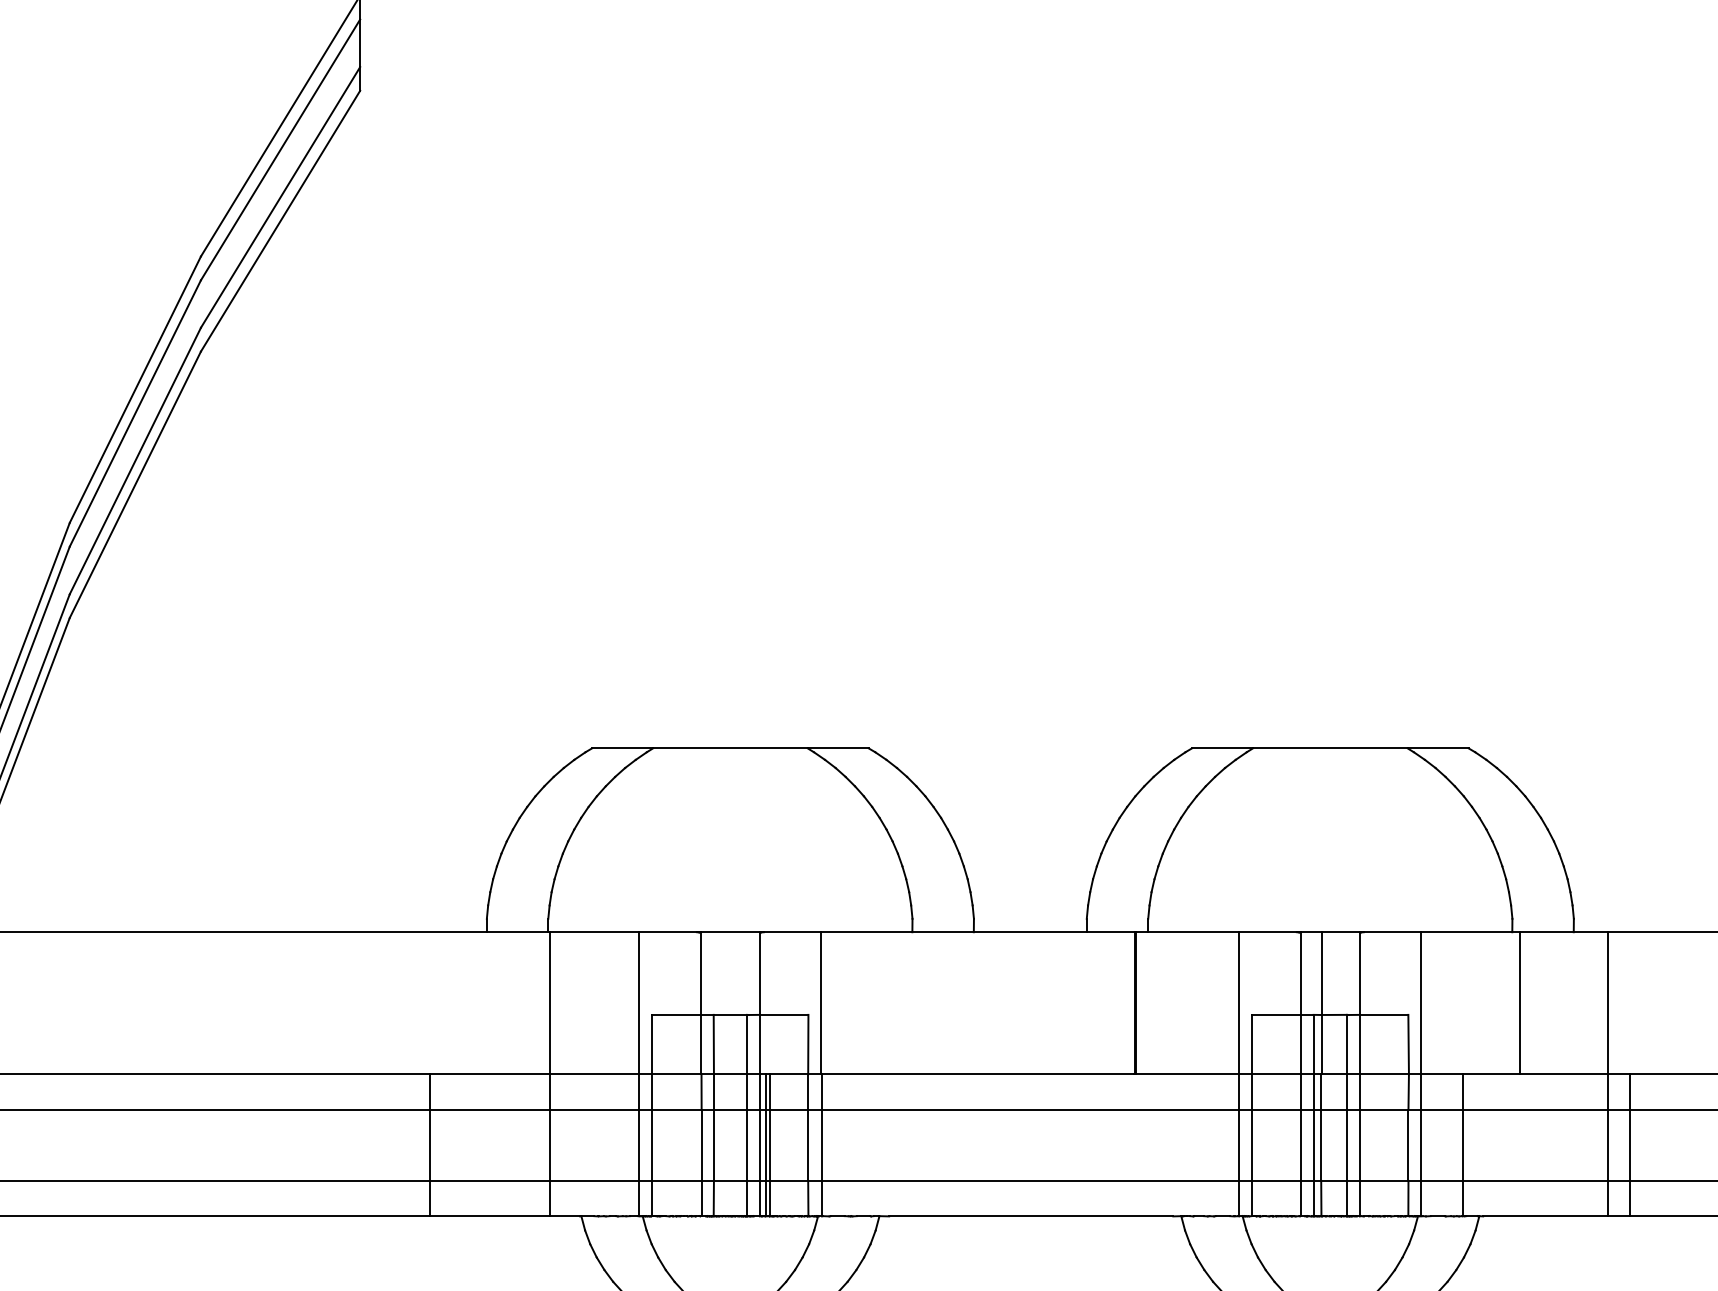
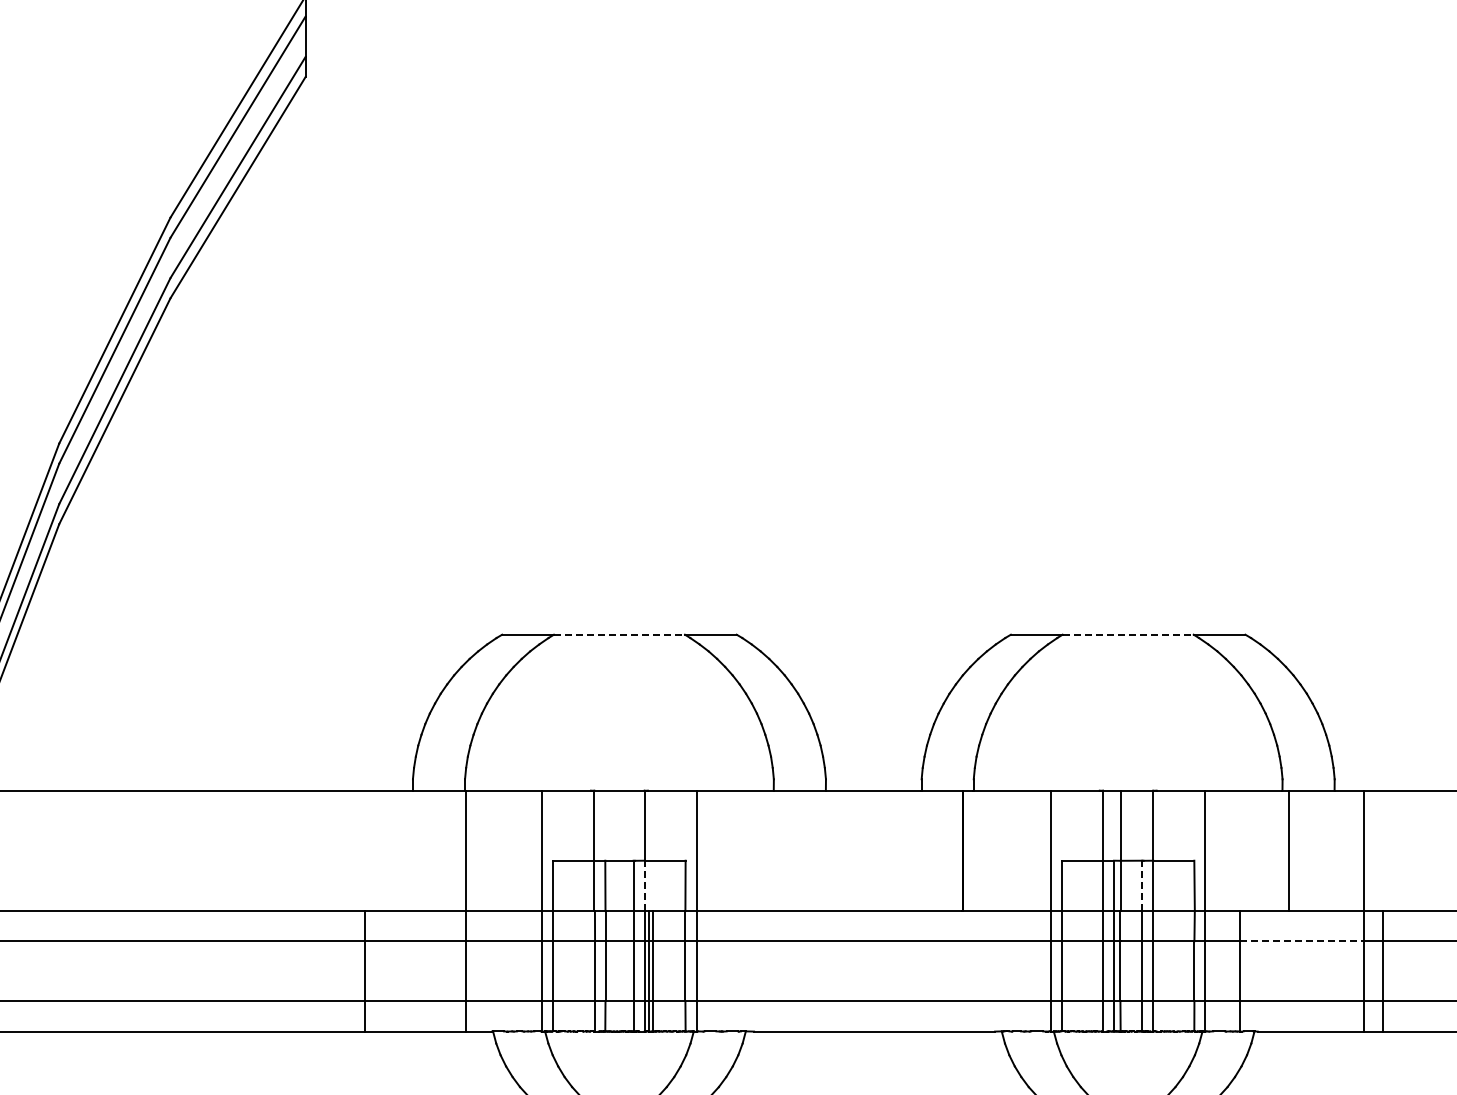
line: (730, 748) -> (619, 634), solid -> dashed
line: (1330, 748) -> (1128, 634), solid -> dashed
line: (759, 1044) -> (644, 885), solid -> dashed
line: (1347, 1044) -> (1142, 885), solid -> dashed
line: (1535, 1110) -> (1302, 941), solid -> dashed

